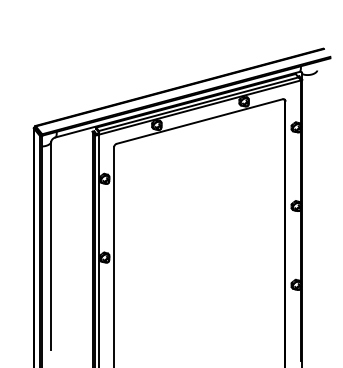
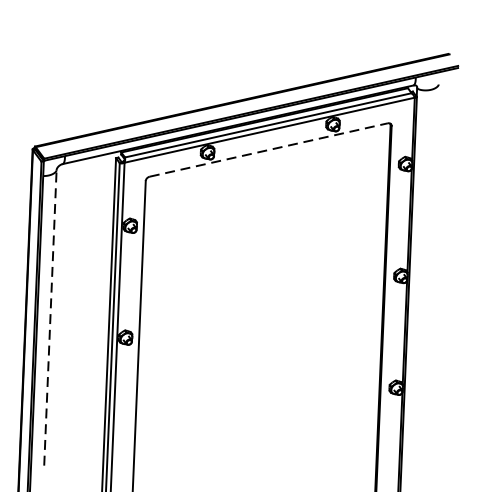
line: (199, 121) -> (268, 149), solid -> dashed
line: (51, 245) -> (50, 317), solid -> dashed

